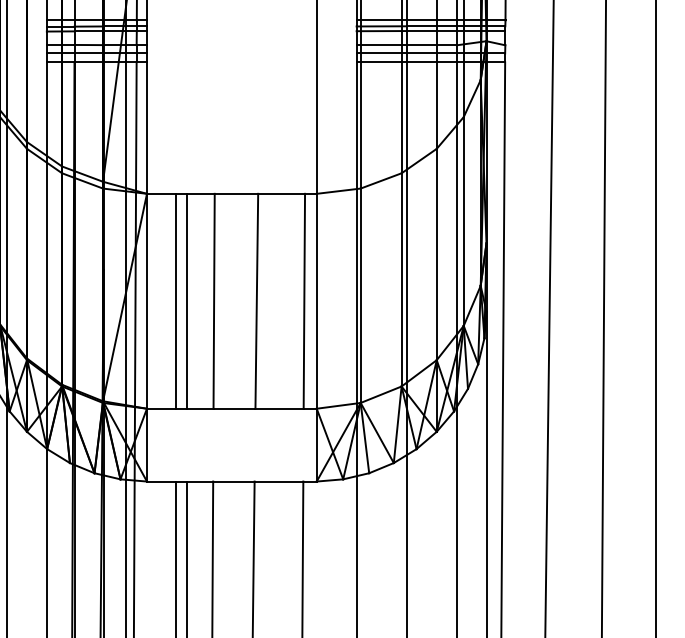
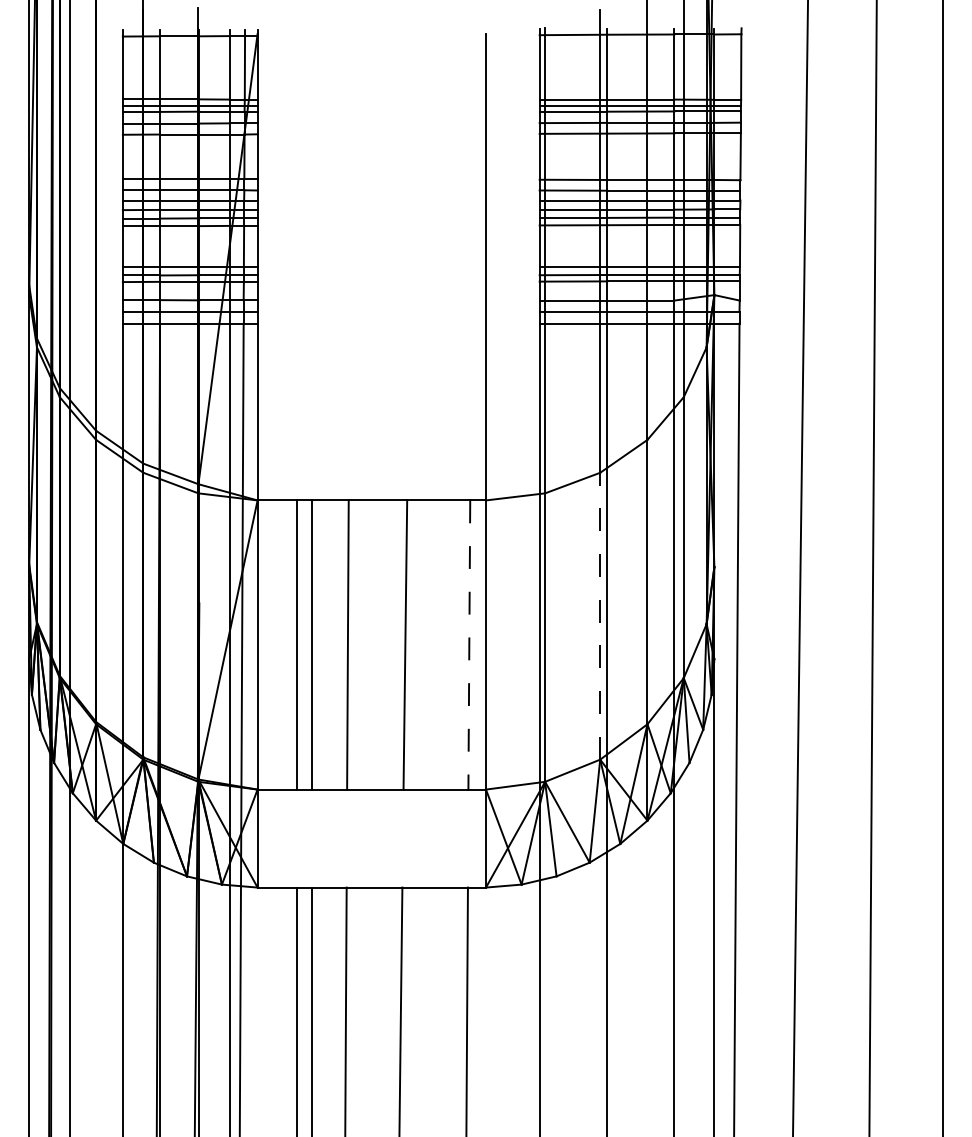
line: (401, 279) -> (600, 615), solid -> dashed
line: (304, 301) -> (469, 645), solid -> dashed

